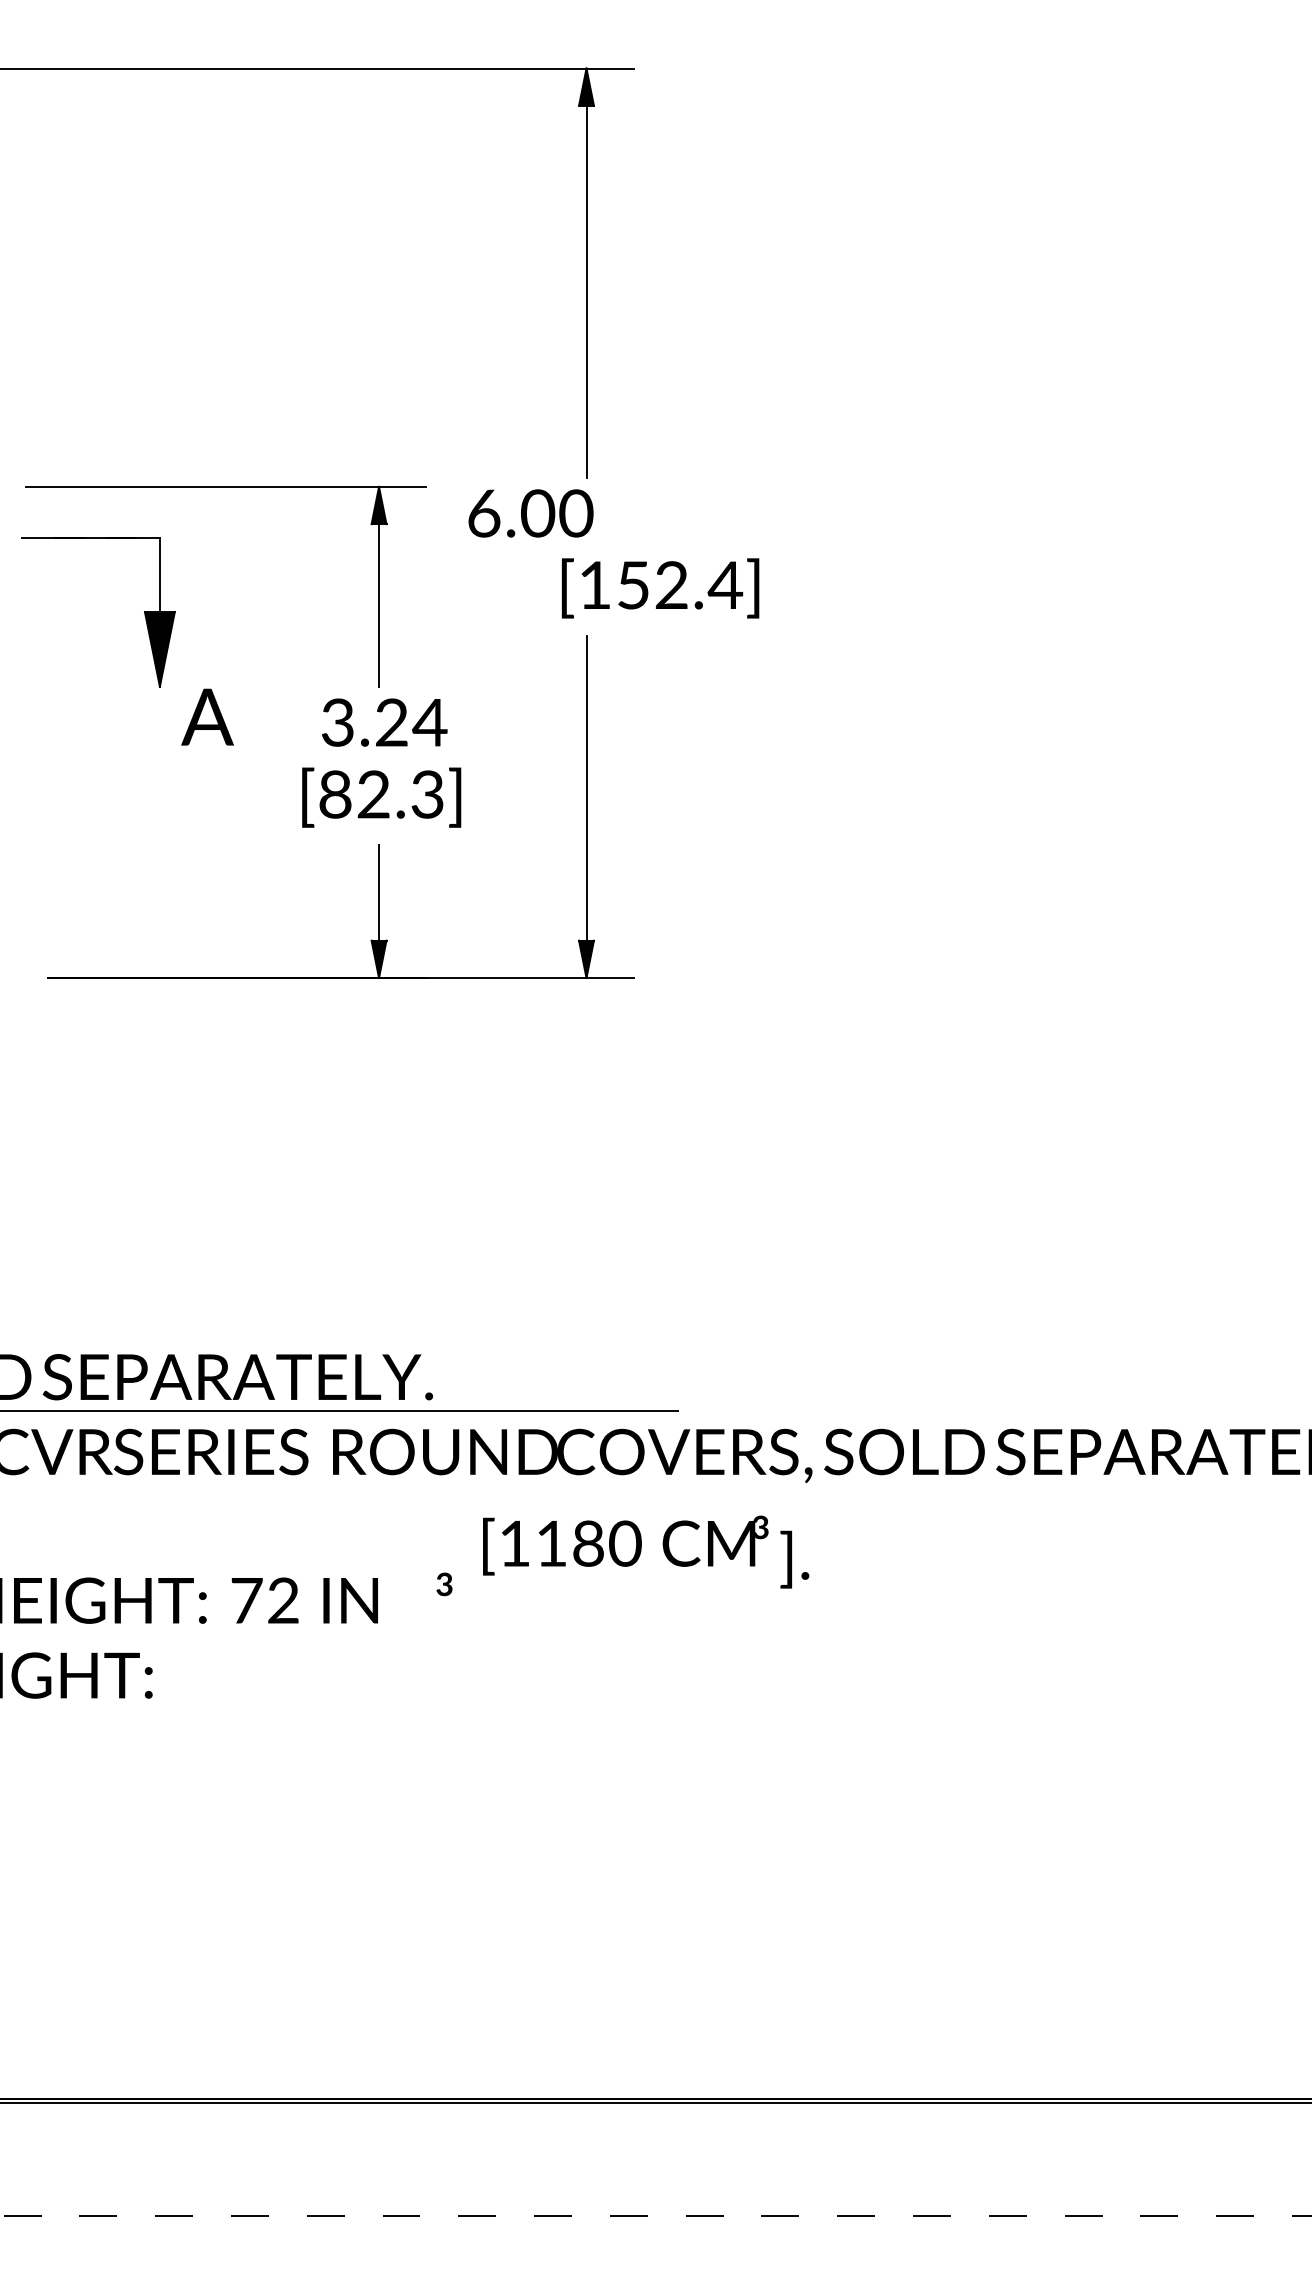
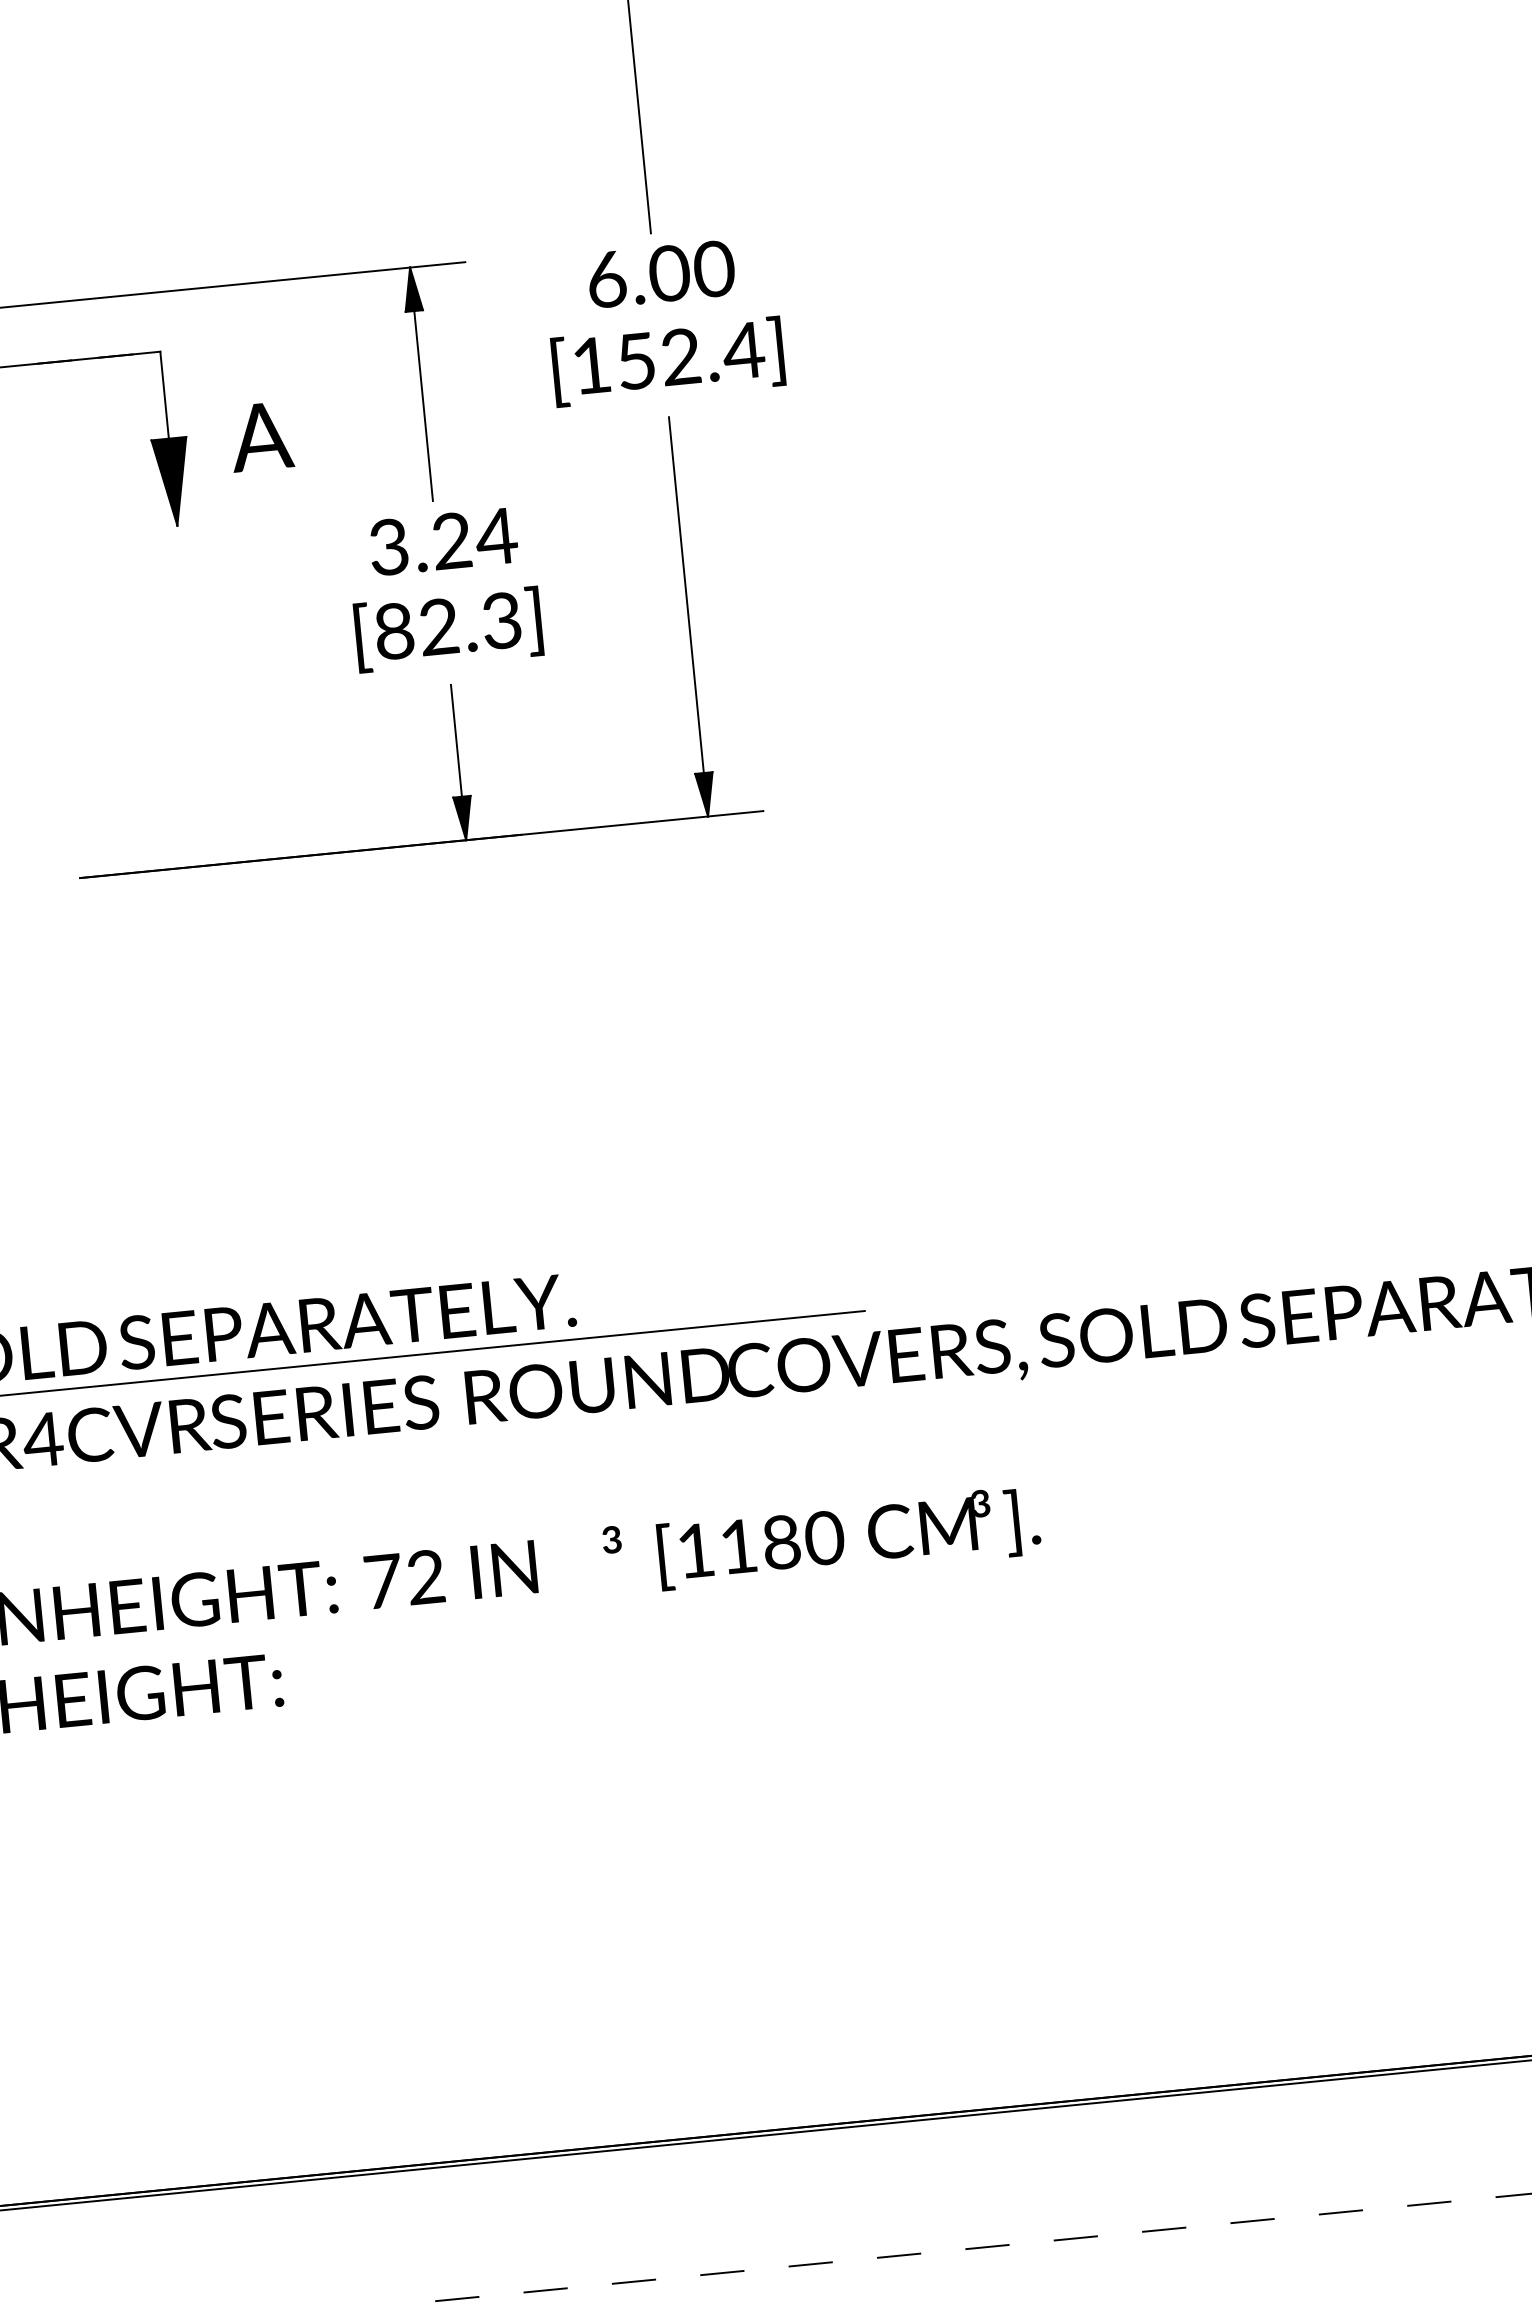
text: (530, 513) -> (660, 274), moved
text: (660, 588) -> (668, 361), moved
text: (207, 716) -> (261, 435), moved
text: (625, 1545) -> (824, 1540), moved
text: (794, 1559) -> (1022, 1522), moved

